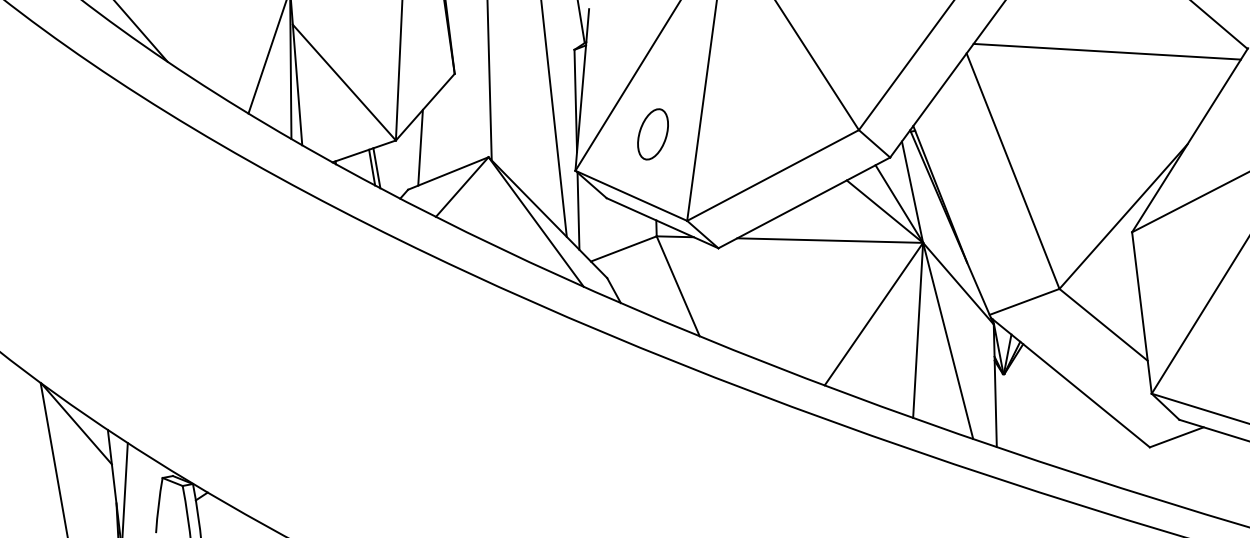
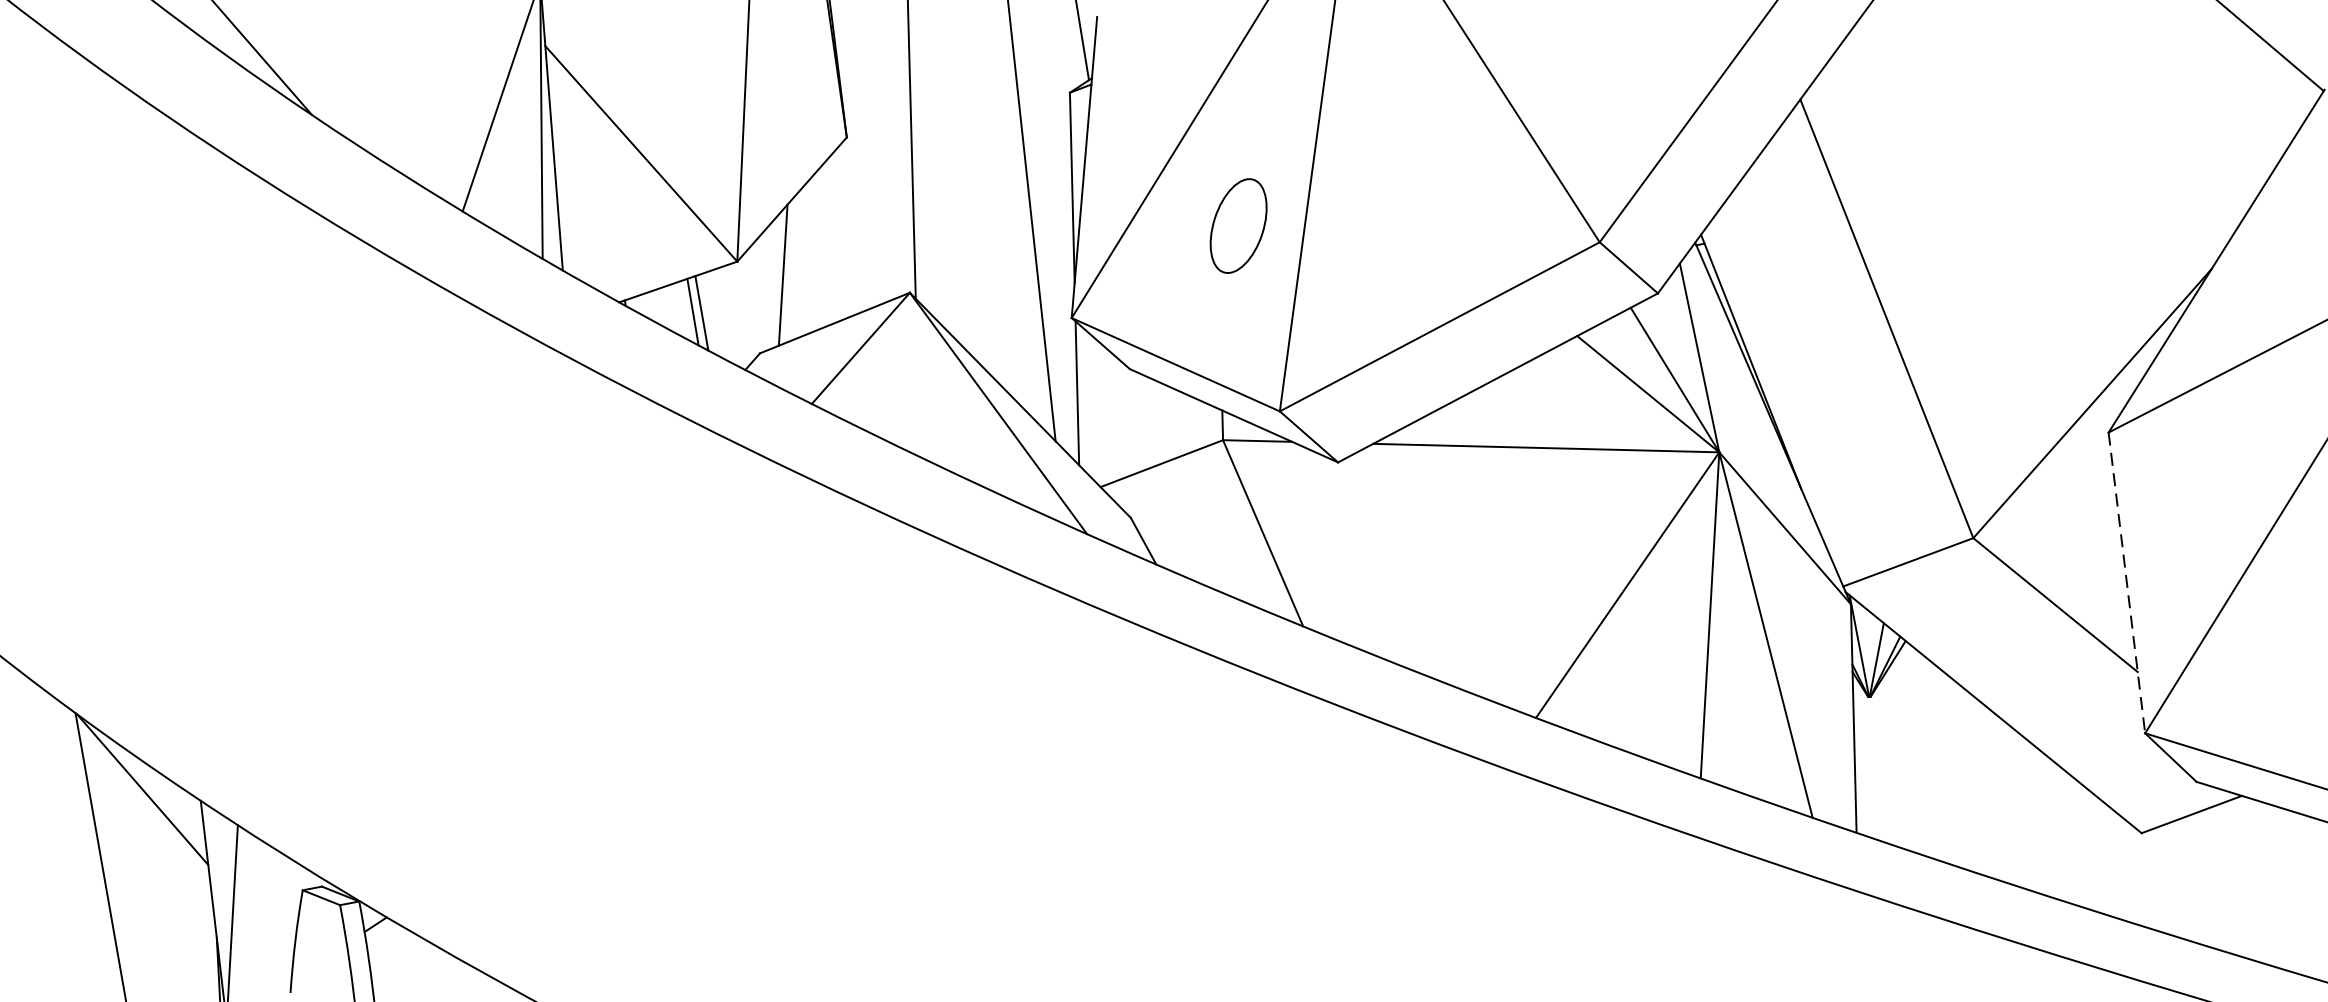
line: (1106, 51) -> (2060, 95), removed
part: (652, 134) -> (1237, 226), moved
line: (1141, 313) -> (2126, 583), solid -> dashed

